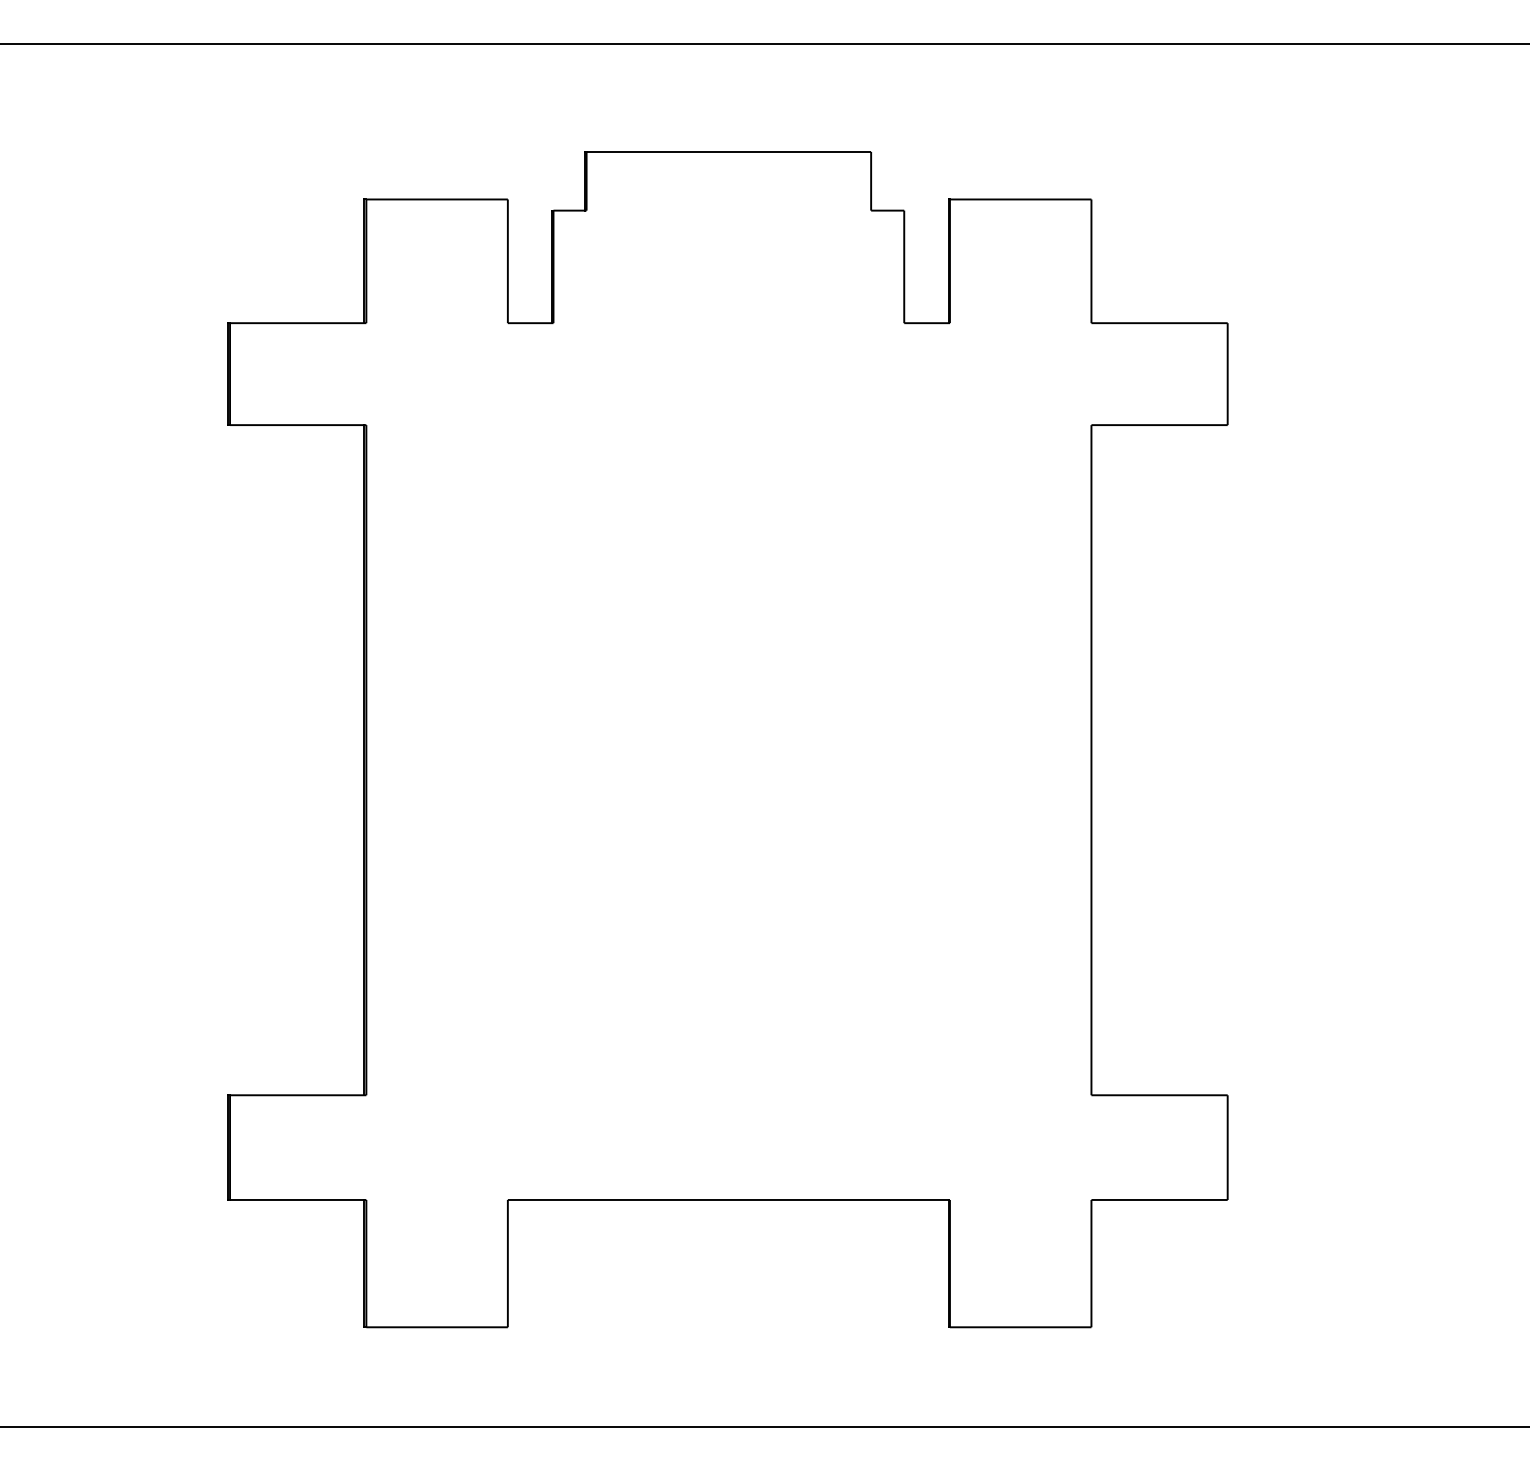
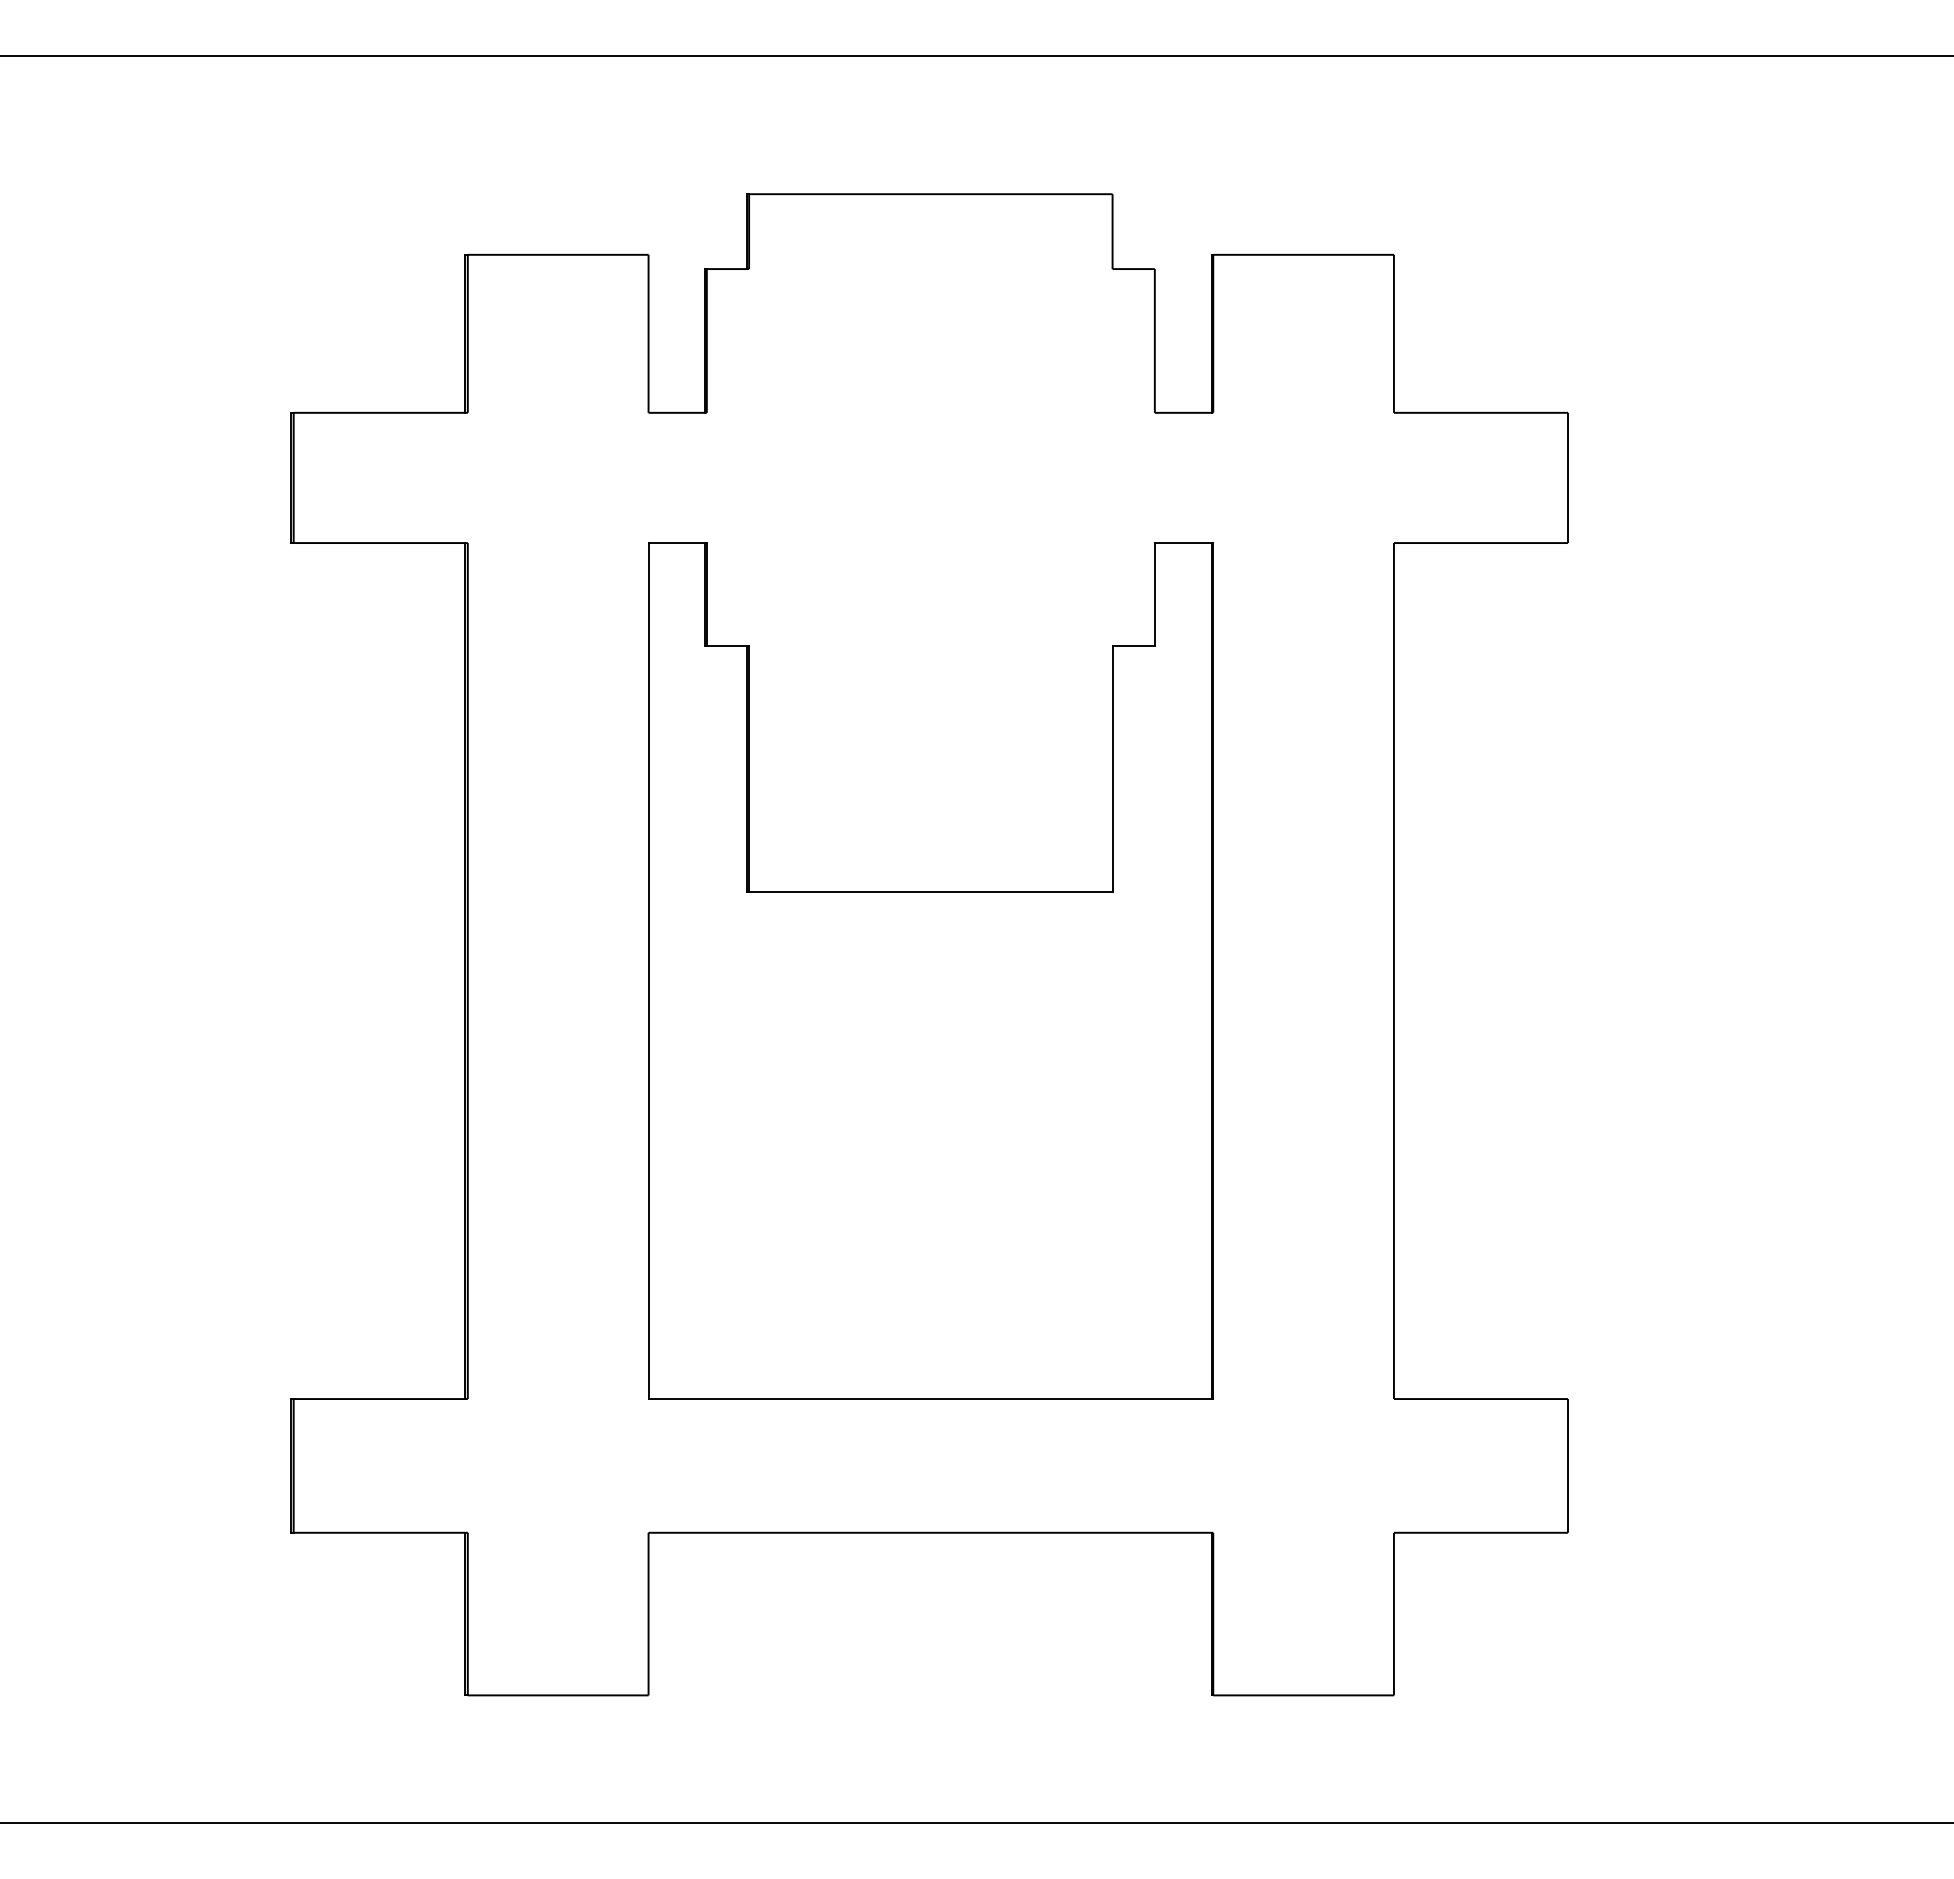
part: (728, 759) -> (930, 970), added

